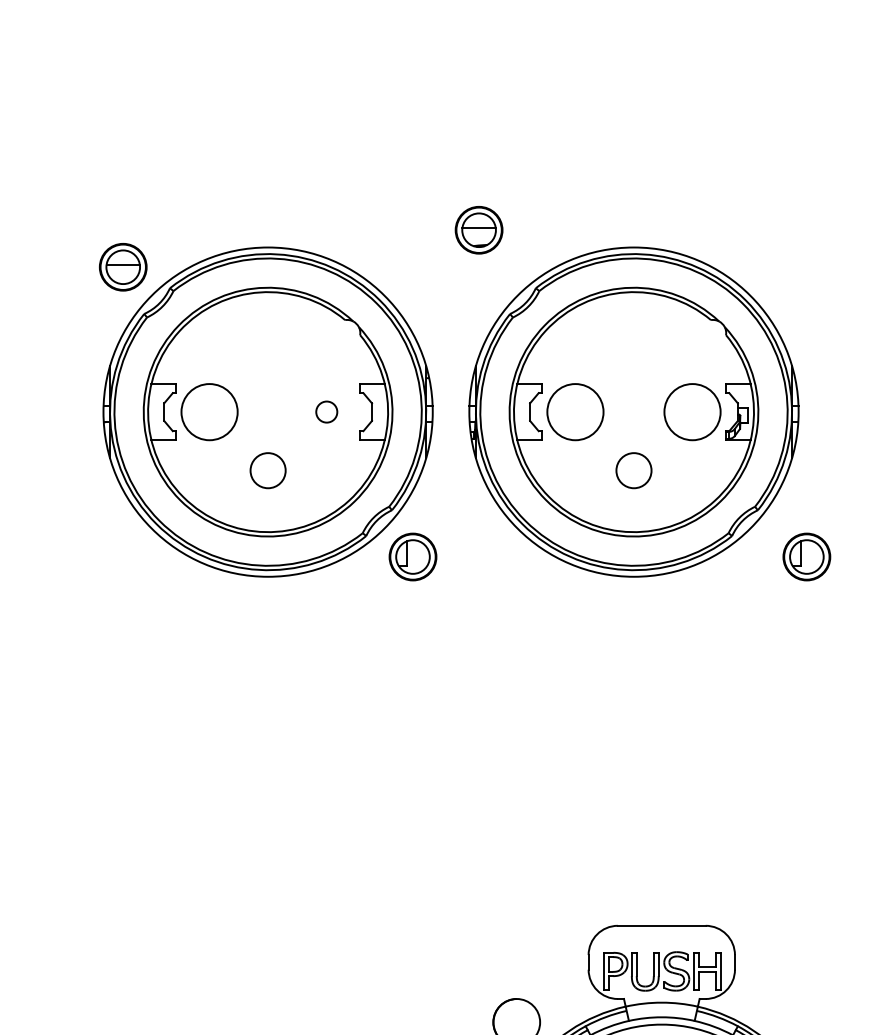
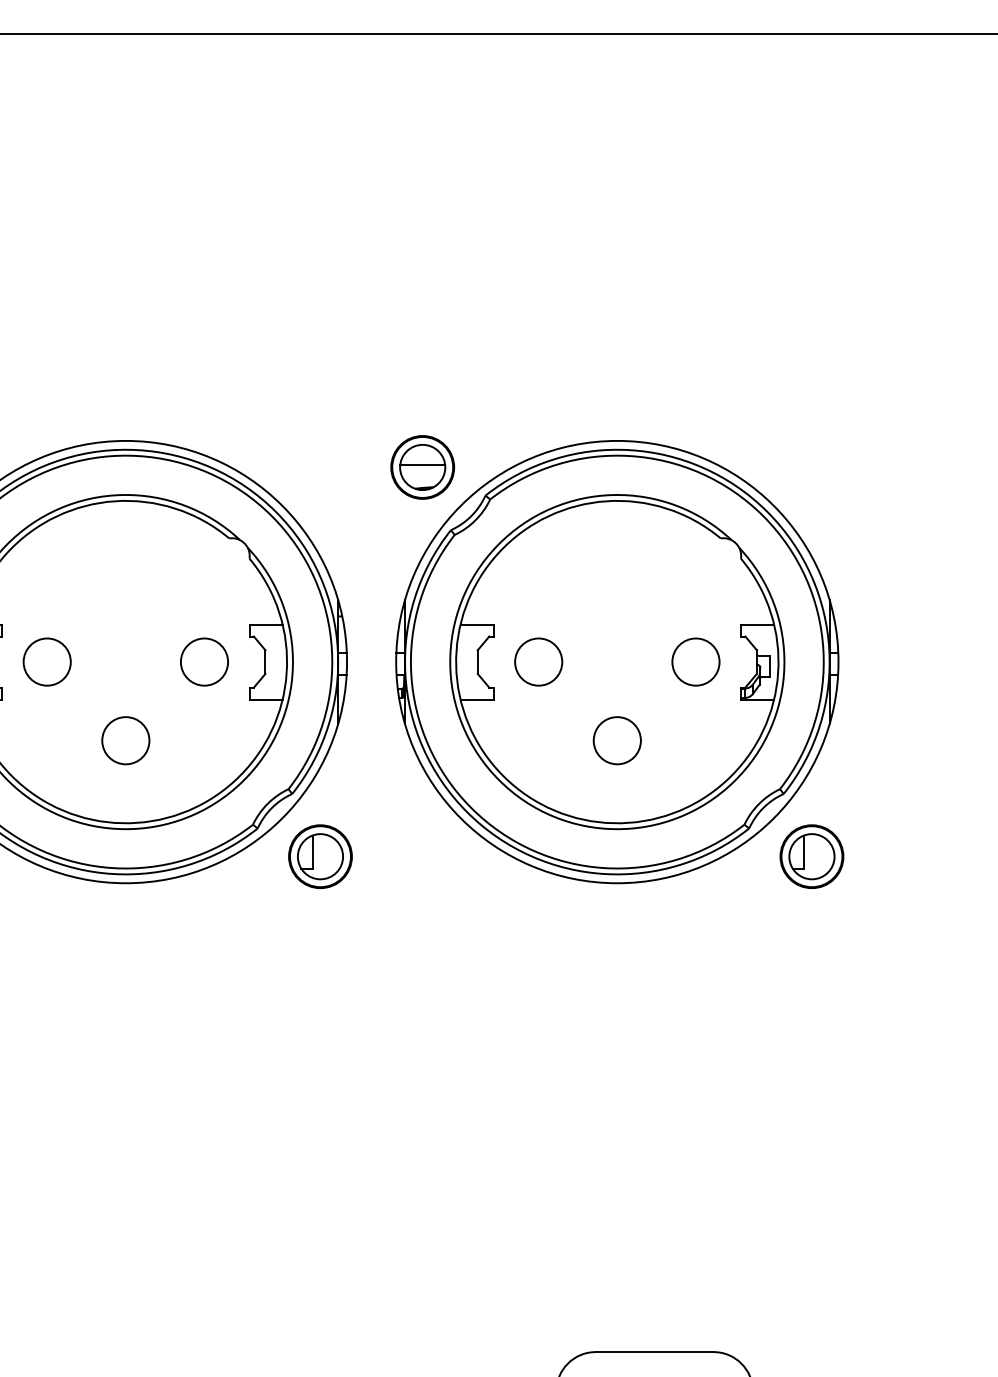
part: (478, 230) -> (421, 467), moved
circle: (209, 411) -> (47, 661), size x0.62
circle: (326, 411) -> (204, 661), size x1.67
circle: (575, 411) -> (538, 661), size x0.62
circle: (692, 411) -> (695, 661), size x0.62
part: (806, 556) -> (811, 855), moved

